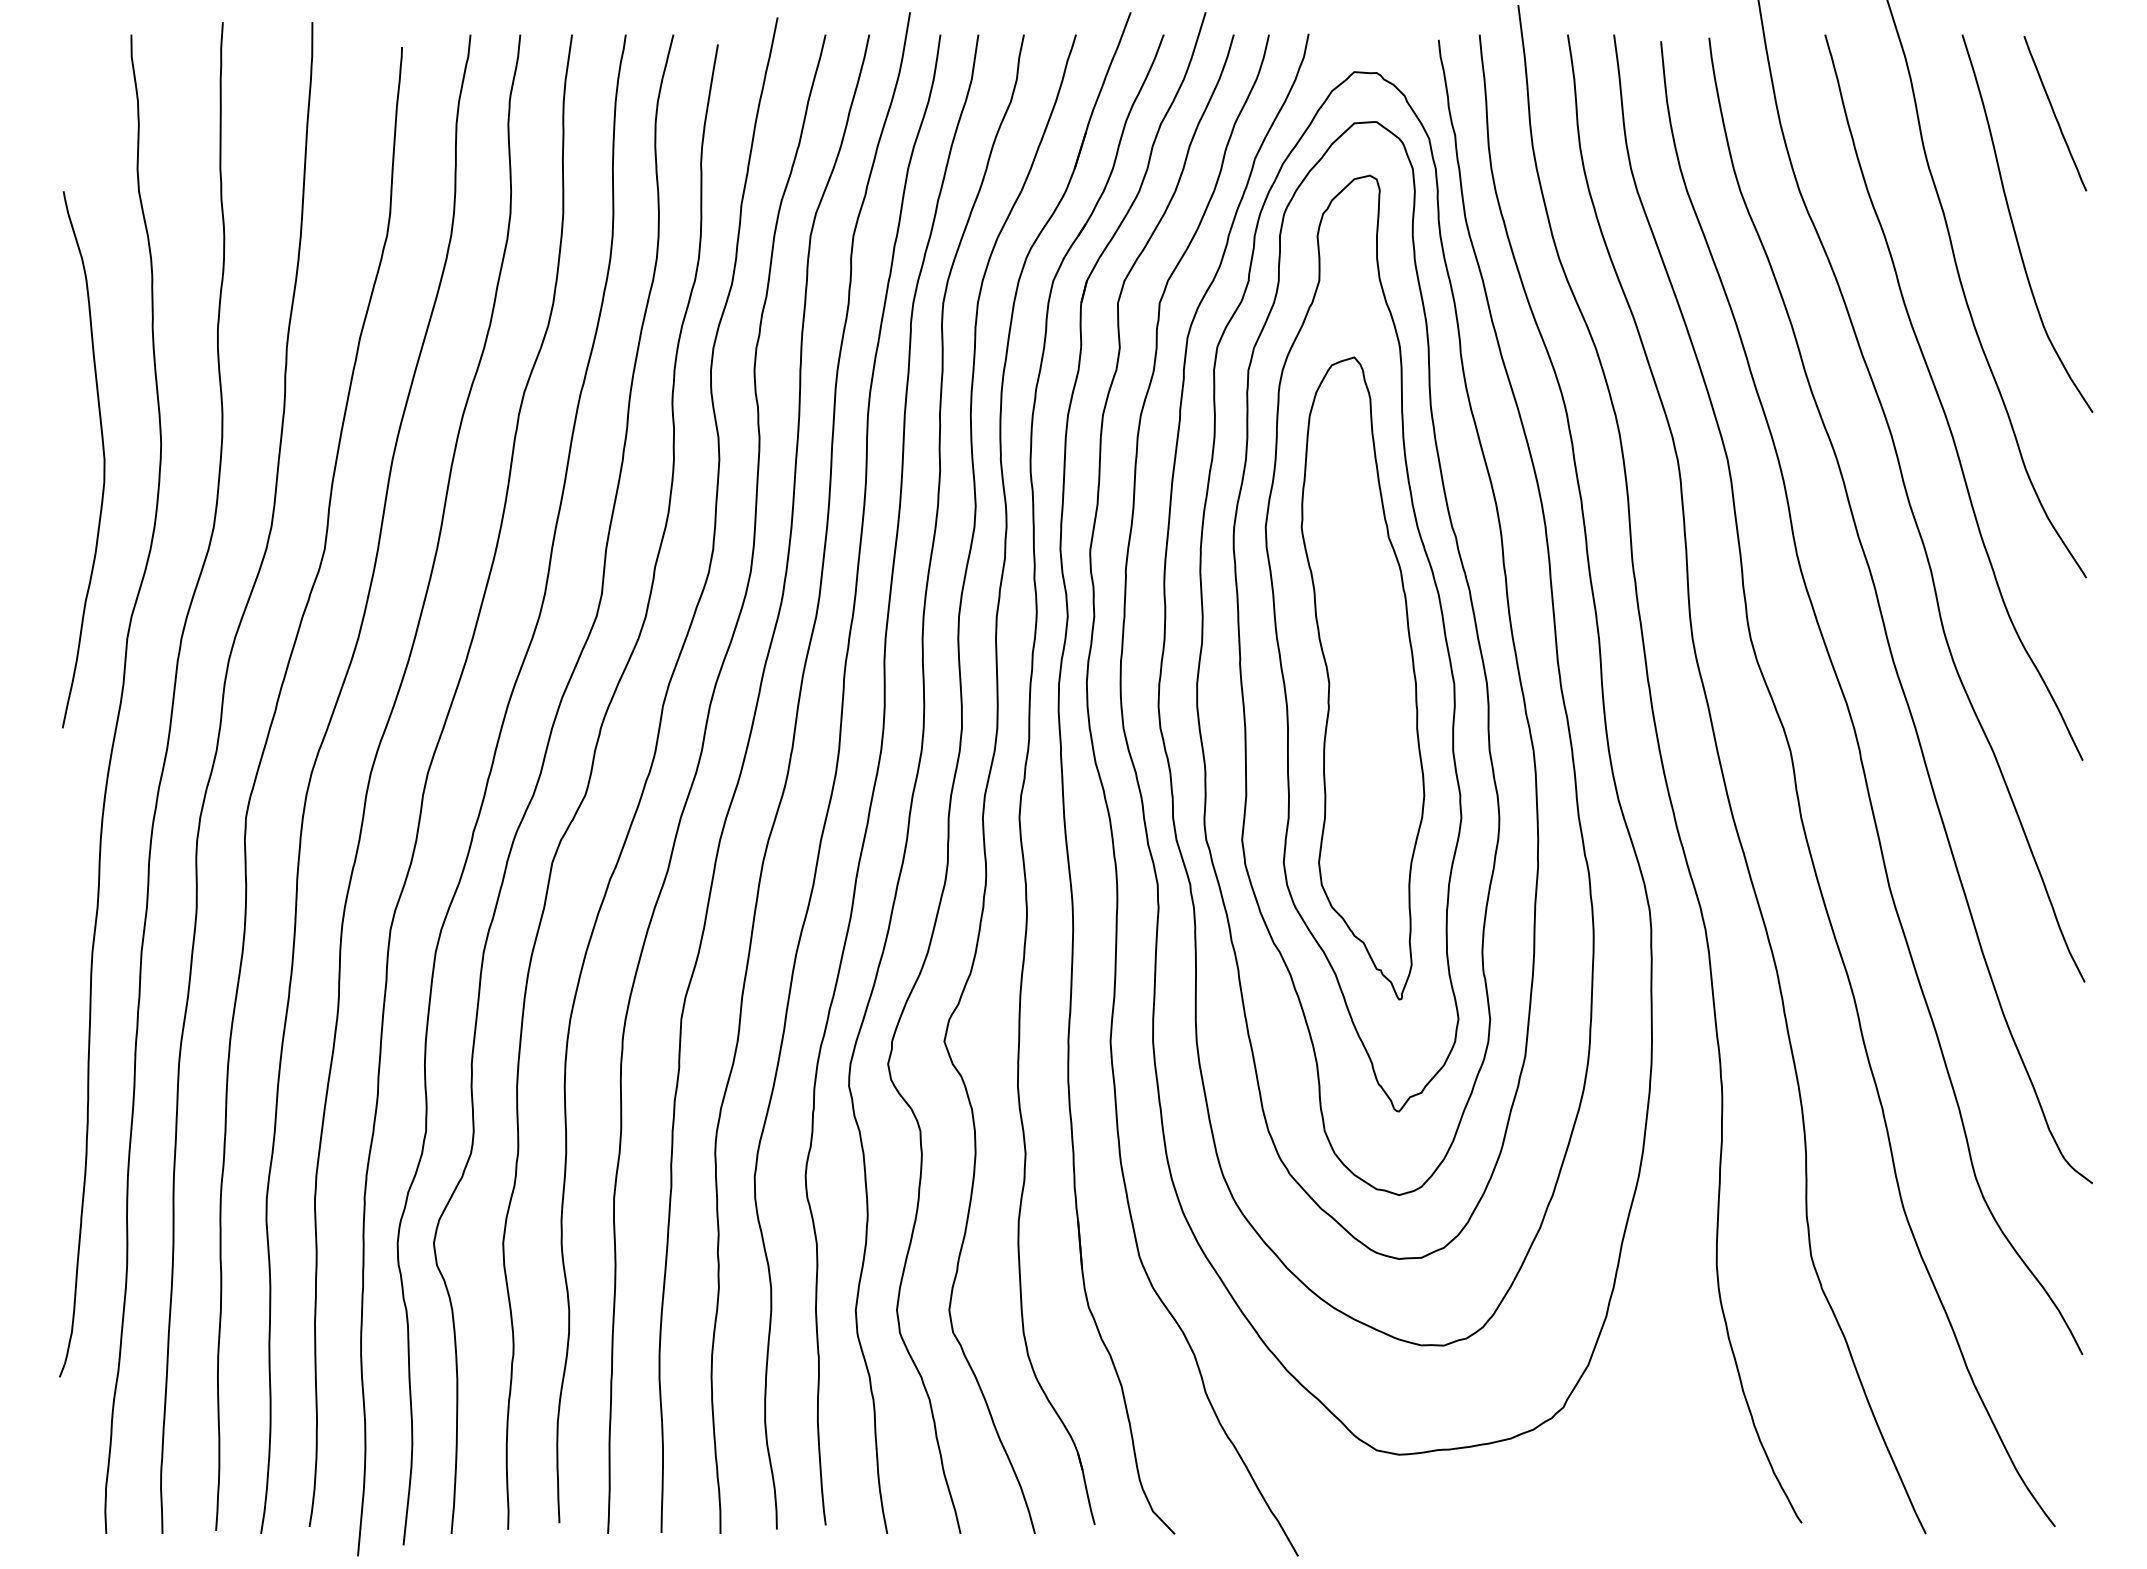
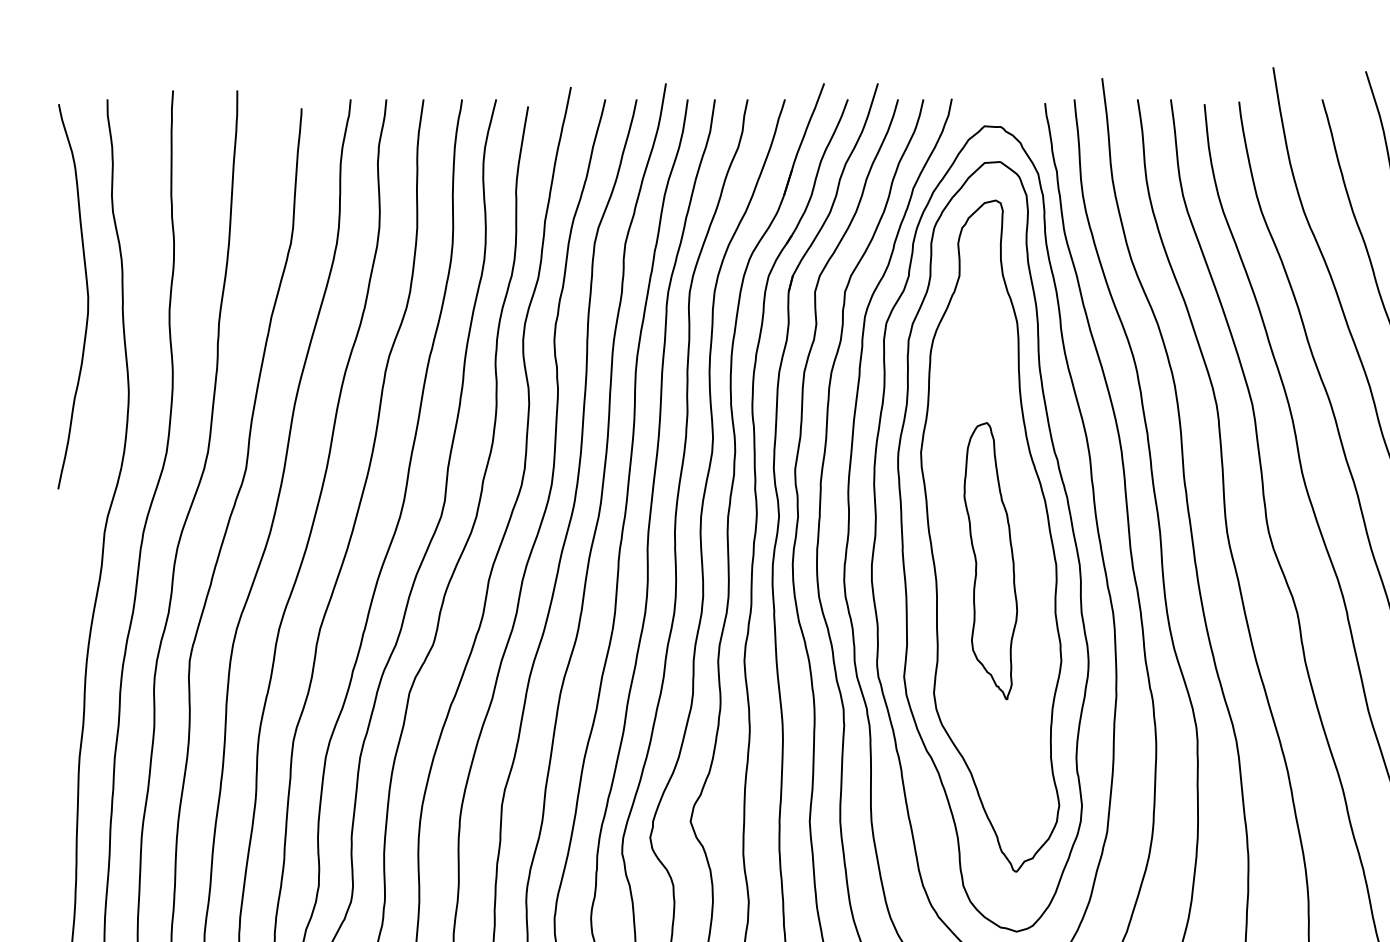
curve: (103, 459) -> (87, 296), moved
part: (1362, 678) -> (990, 561), size x0.6

